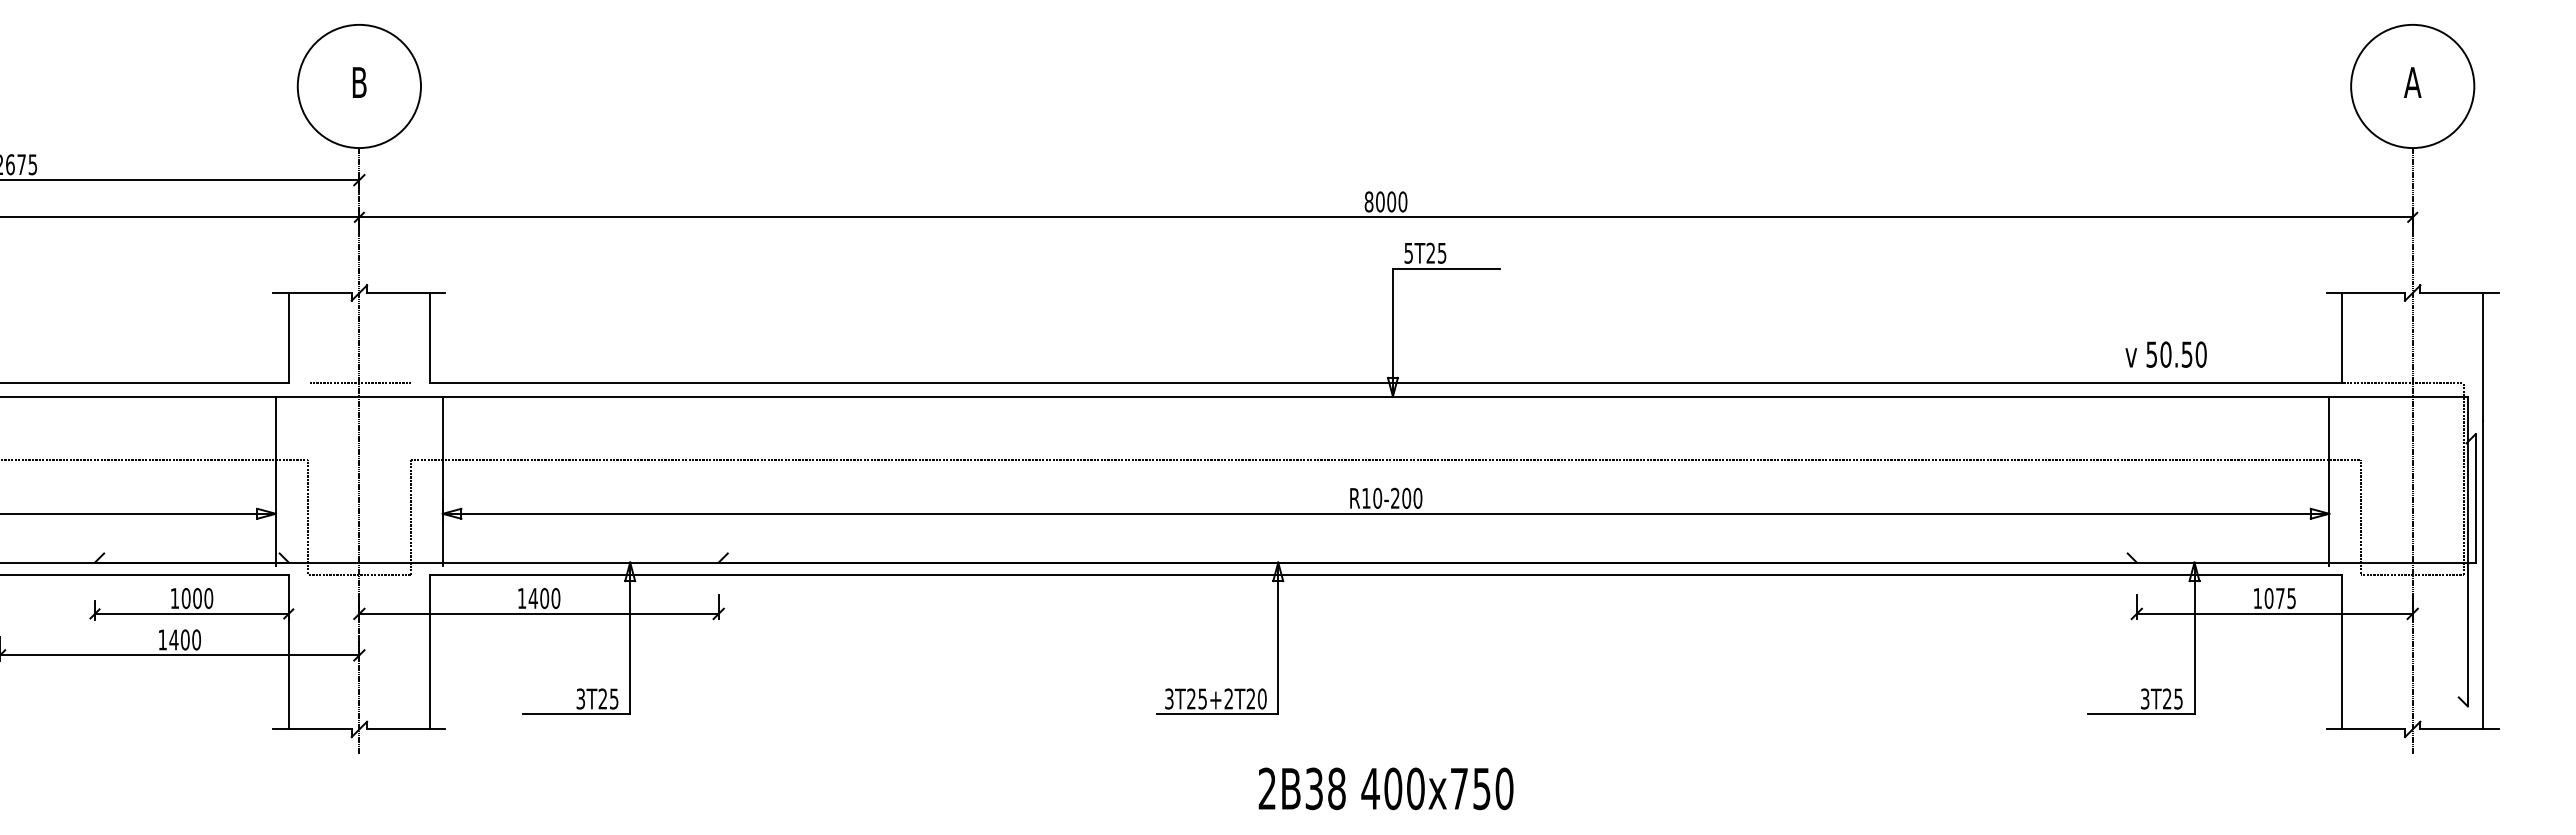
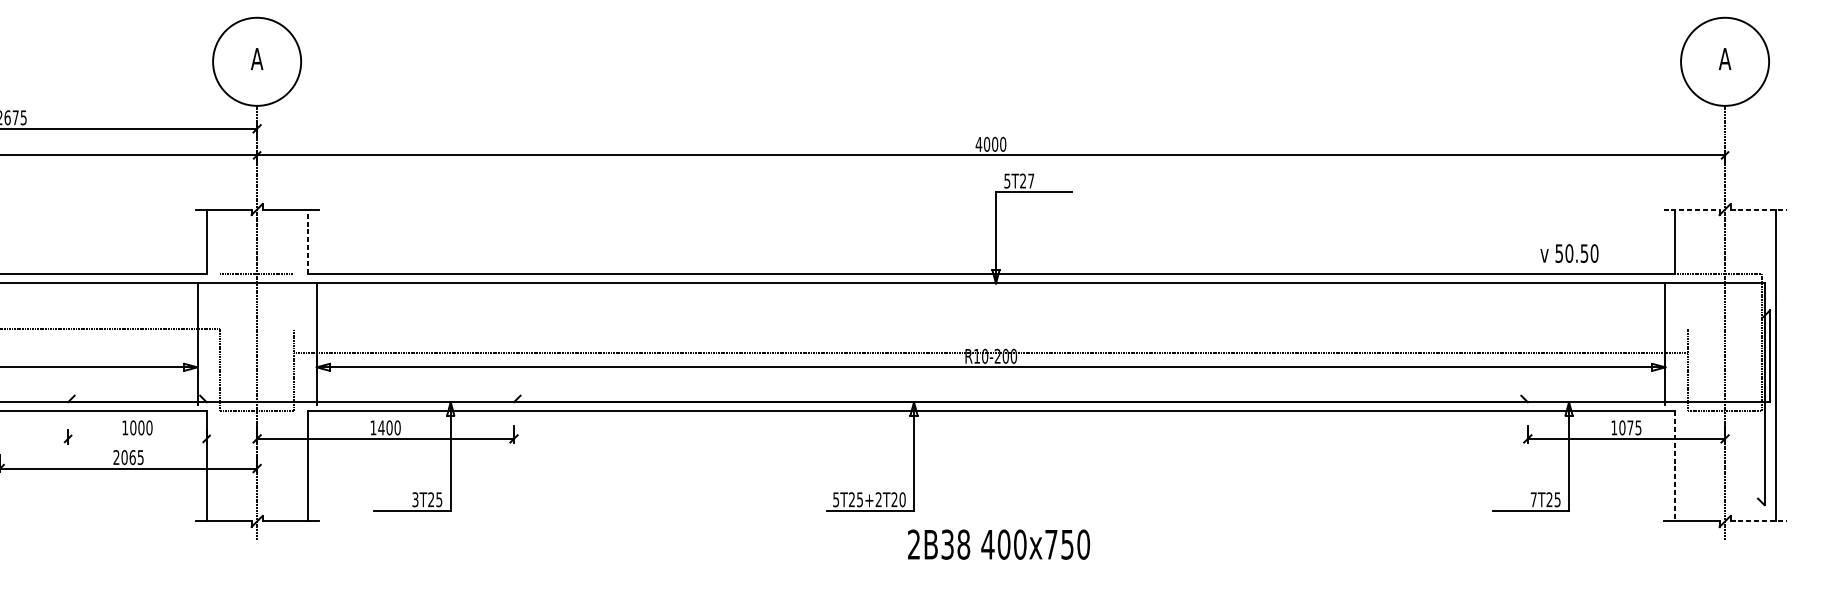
text: (359, 82) -> (257, 59), B -> A
text: (1368, 201) -> (978, 144), 8000 -> 4000
text: (1442, 253) -> (1031, 181), 5T25 -> 5T27
line: (2366, 293) -> (1692, 209), solid -> dashed
line: (2460, 293) -> (1759, 209), solid -> dashed
line: (429, 337) -> (307, 241), solid -> dashed
text: (2165, 354) -> (1569, 253), moved
line: (1385, 459) -> (990, 352), moved
line: (191, 613) -> (137, 438), removed
text: (179, 639) -> (128, 457), 1400 -> 2065
line: (2342, 652) -> (1674, 466), solid -> dashed
text: (1169, 698) -> (836, 499), 3T25+2T20 -> 5T25+2T20
text: (2145, 698) -> (1534, 499), 3T25 -> 7T25
line: (2460, 729) -> (1759, 521), solid -> dashed
text: (1385, 788) -> (998, 544), moved

